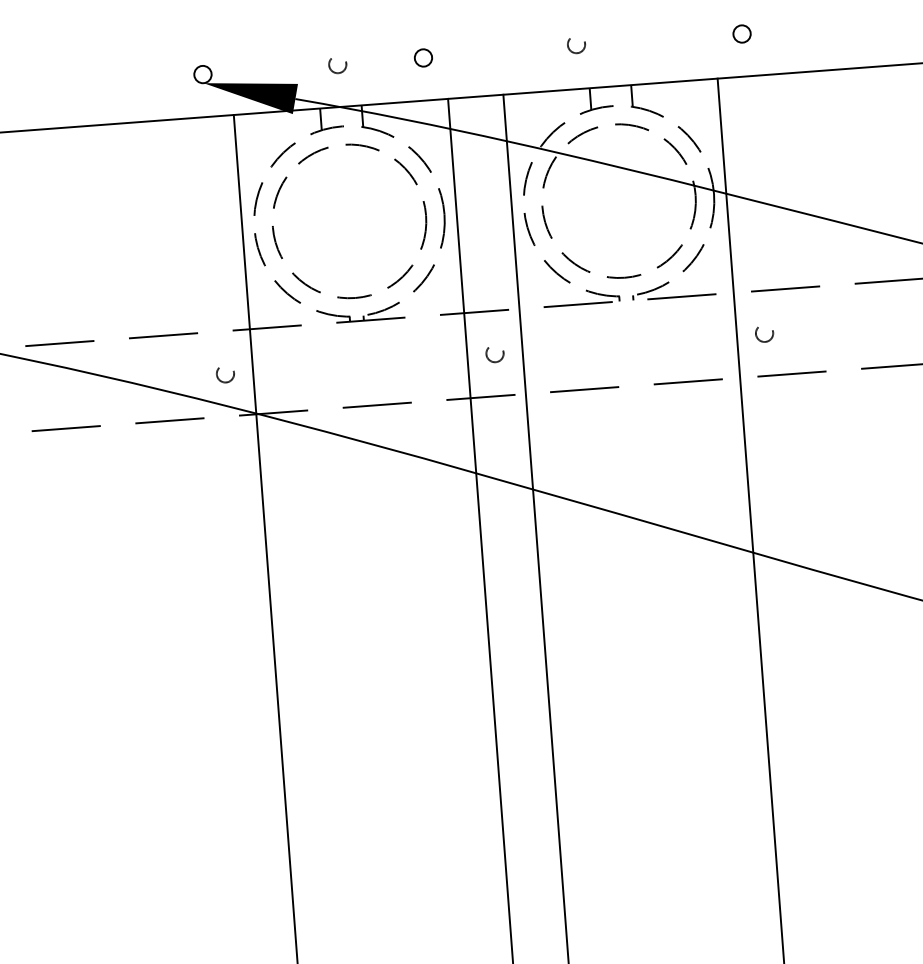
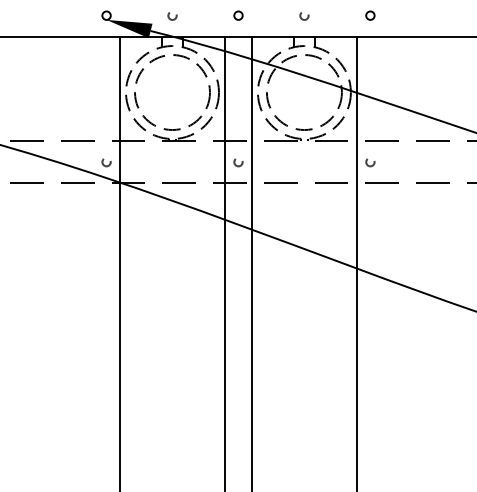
circle: (576, 46) -> (304, 16), moved
circle: (423, 57) -> (238, 15), moved

